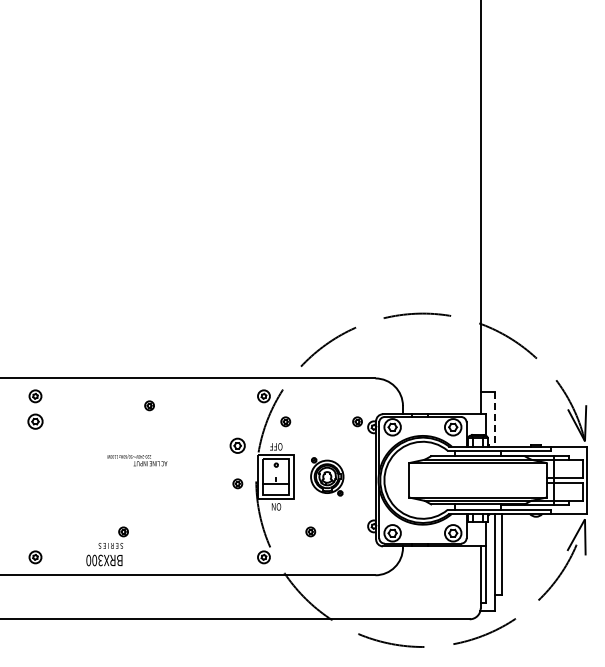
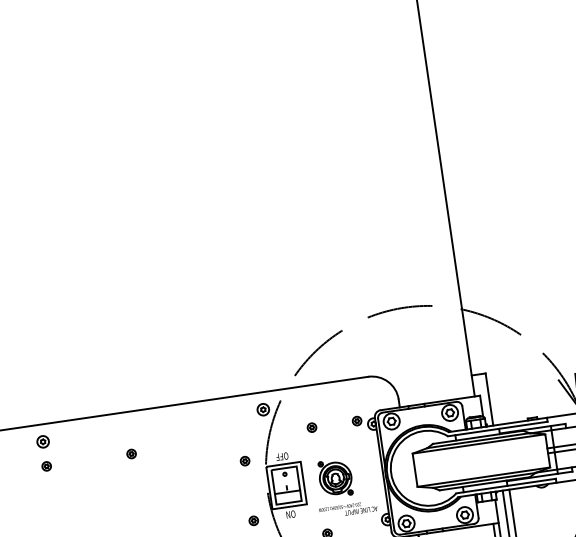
part: (149, 405) -> (131, 453), moved
line: (495, 420) -> (489, 400), dashed -> solid
part: (35, 421) -> (46, 466), size x0.62
part: (285, 421) -> (311, 427), moved
part: (237, 445) -> (244, 460), size x0.62
text: (137, 460) -> (348, 509), moved
part: (237, 483) -> (253, 520), moved

